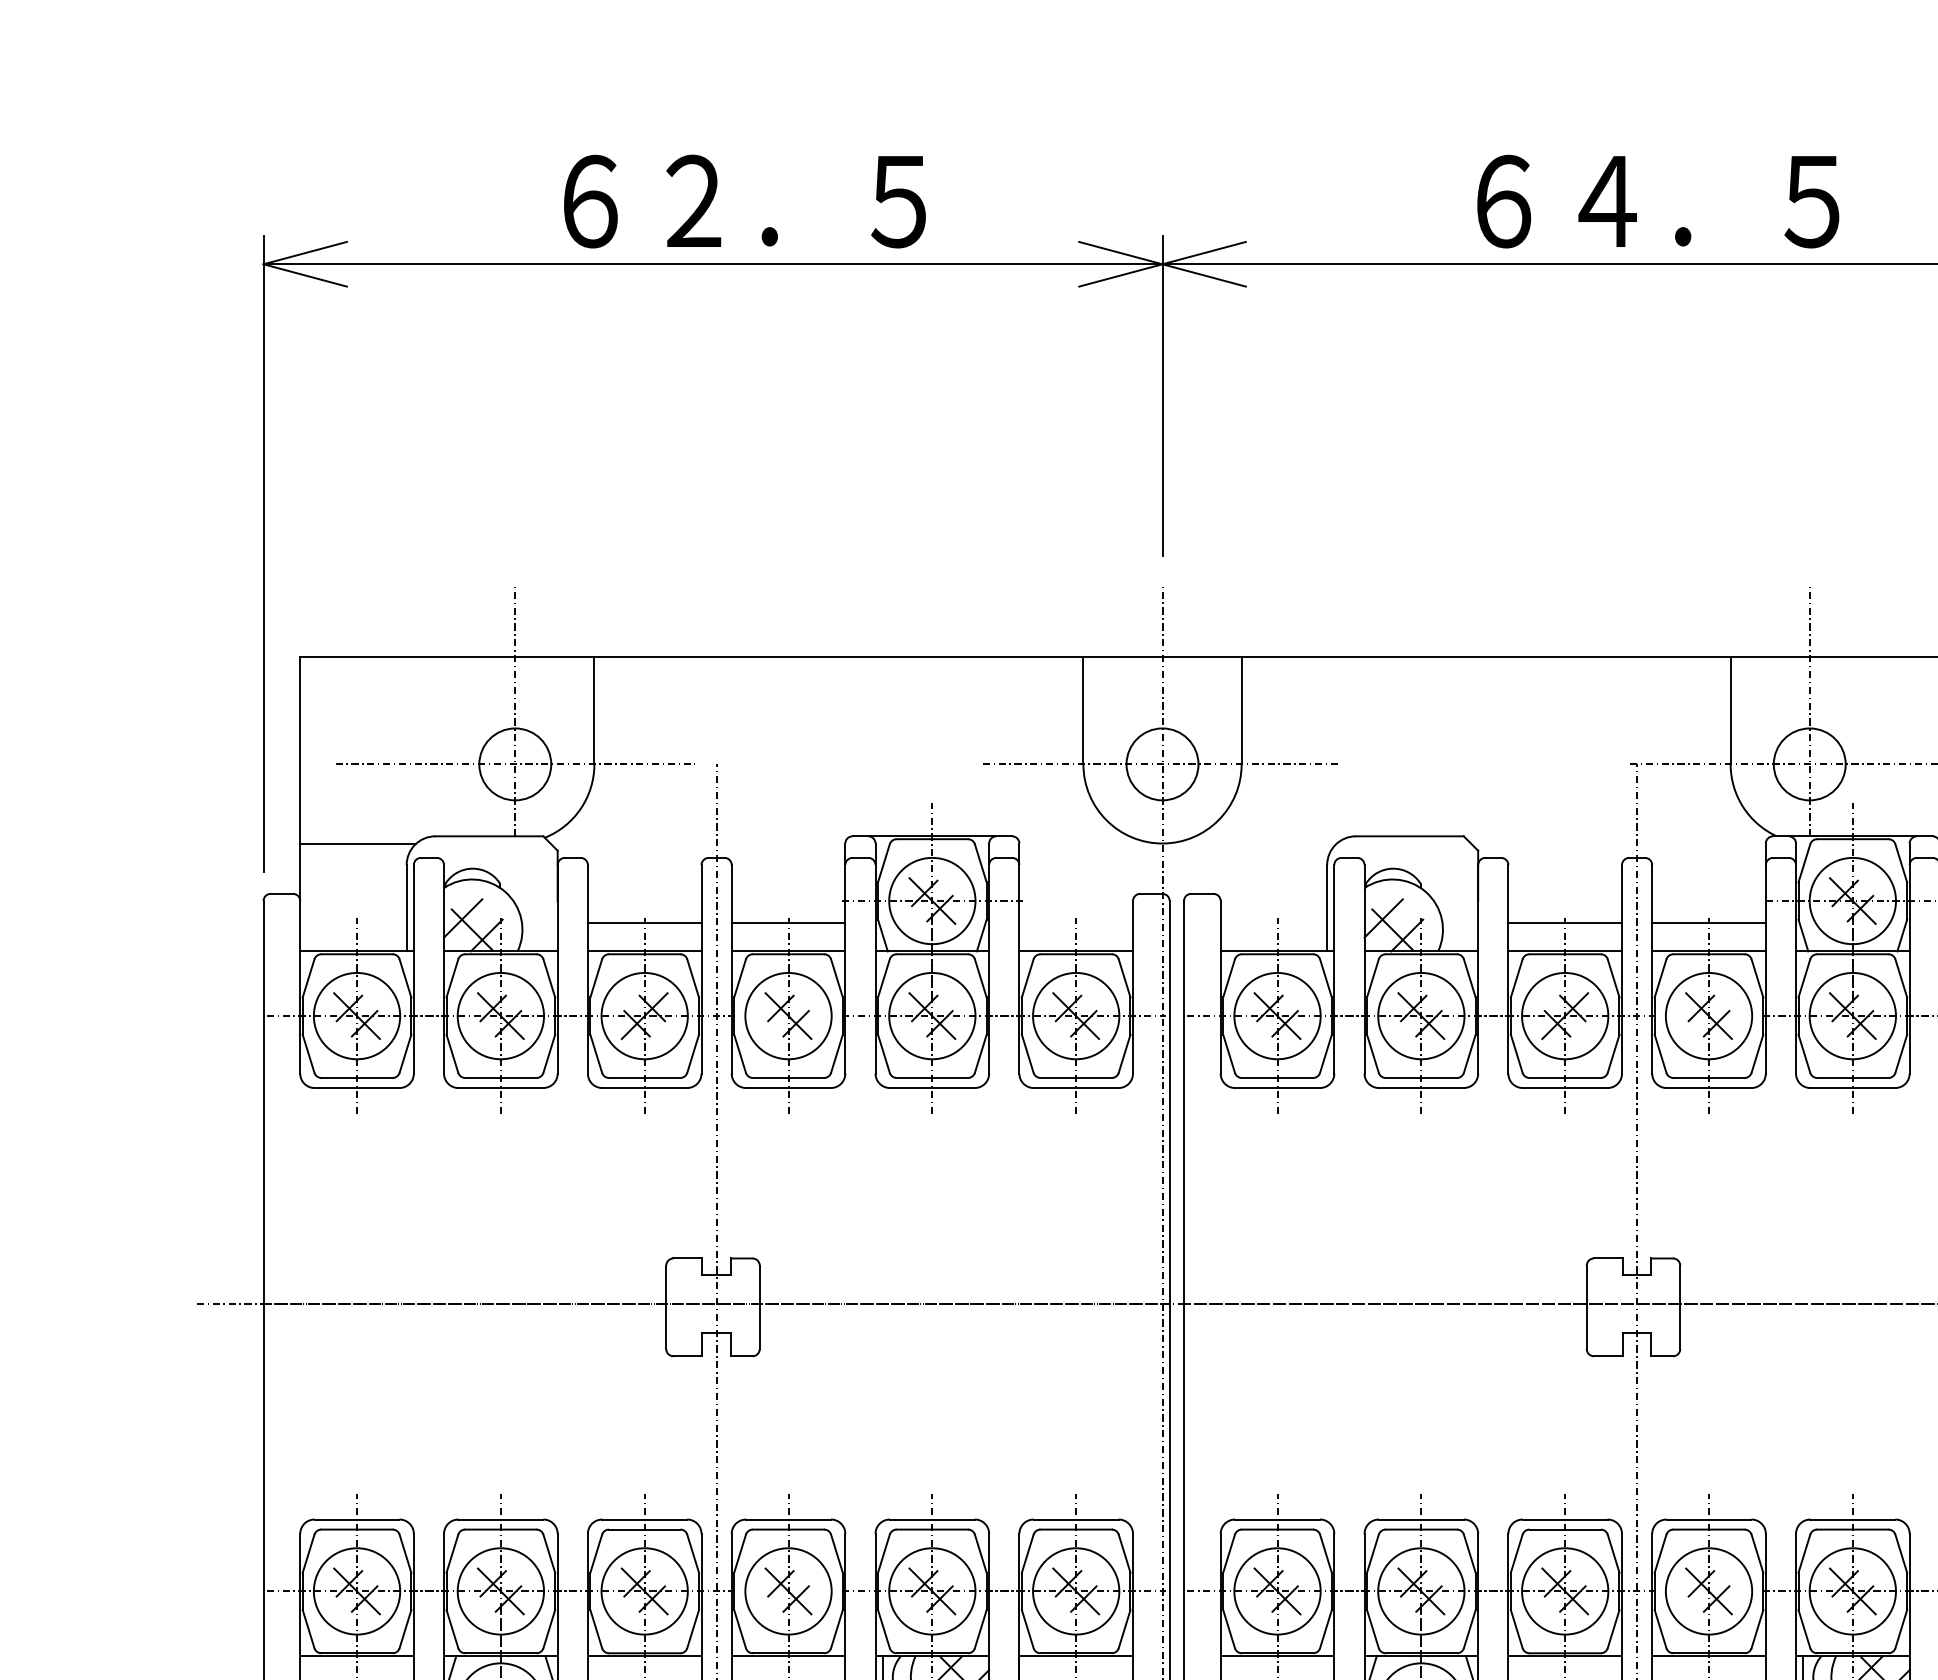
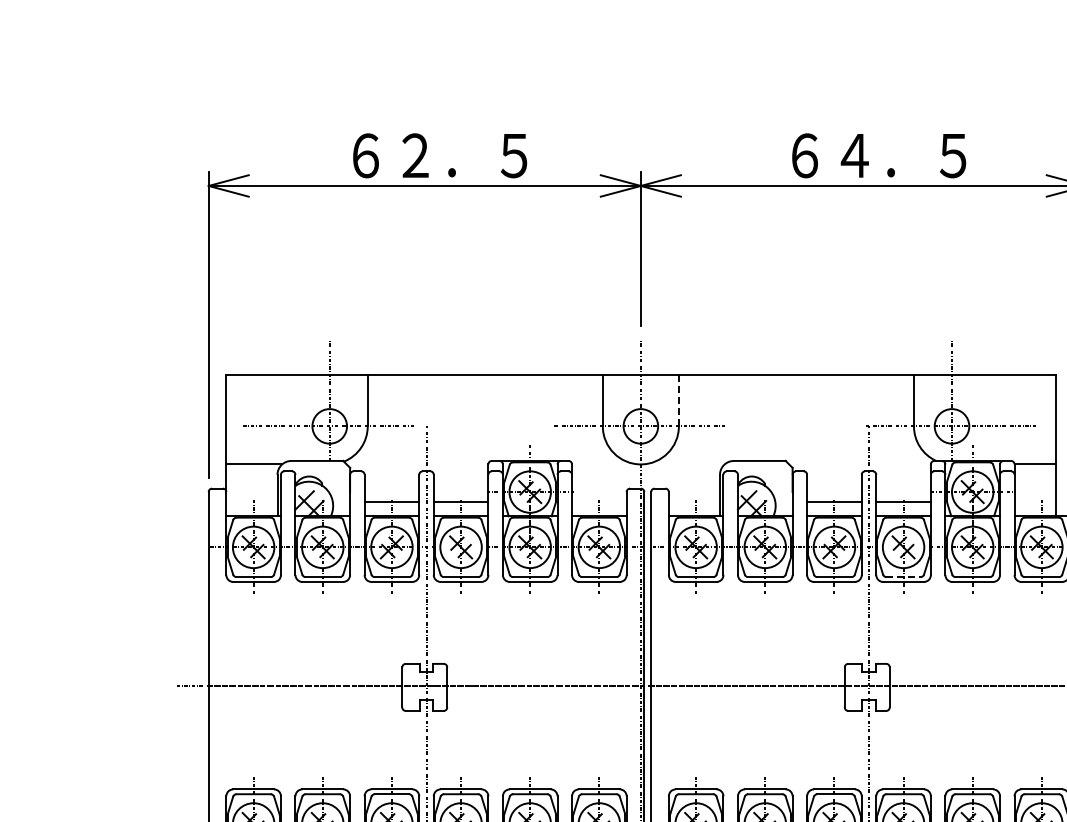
line: (1240, 710) -> (678, 400), solid -> dashed
line: (1710, 1078) -> (904, 577), solid -> dashed

